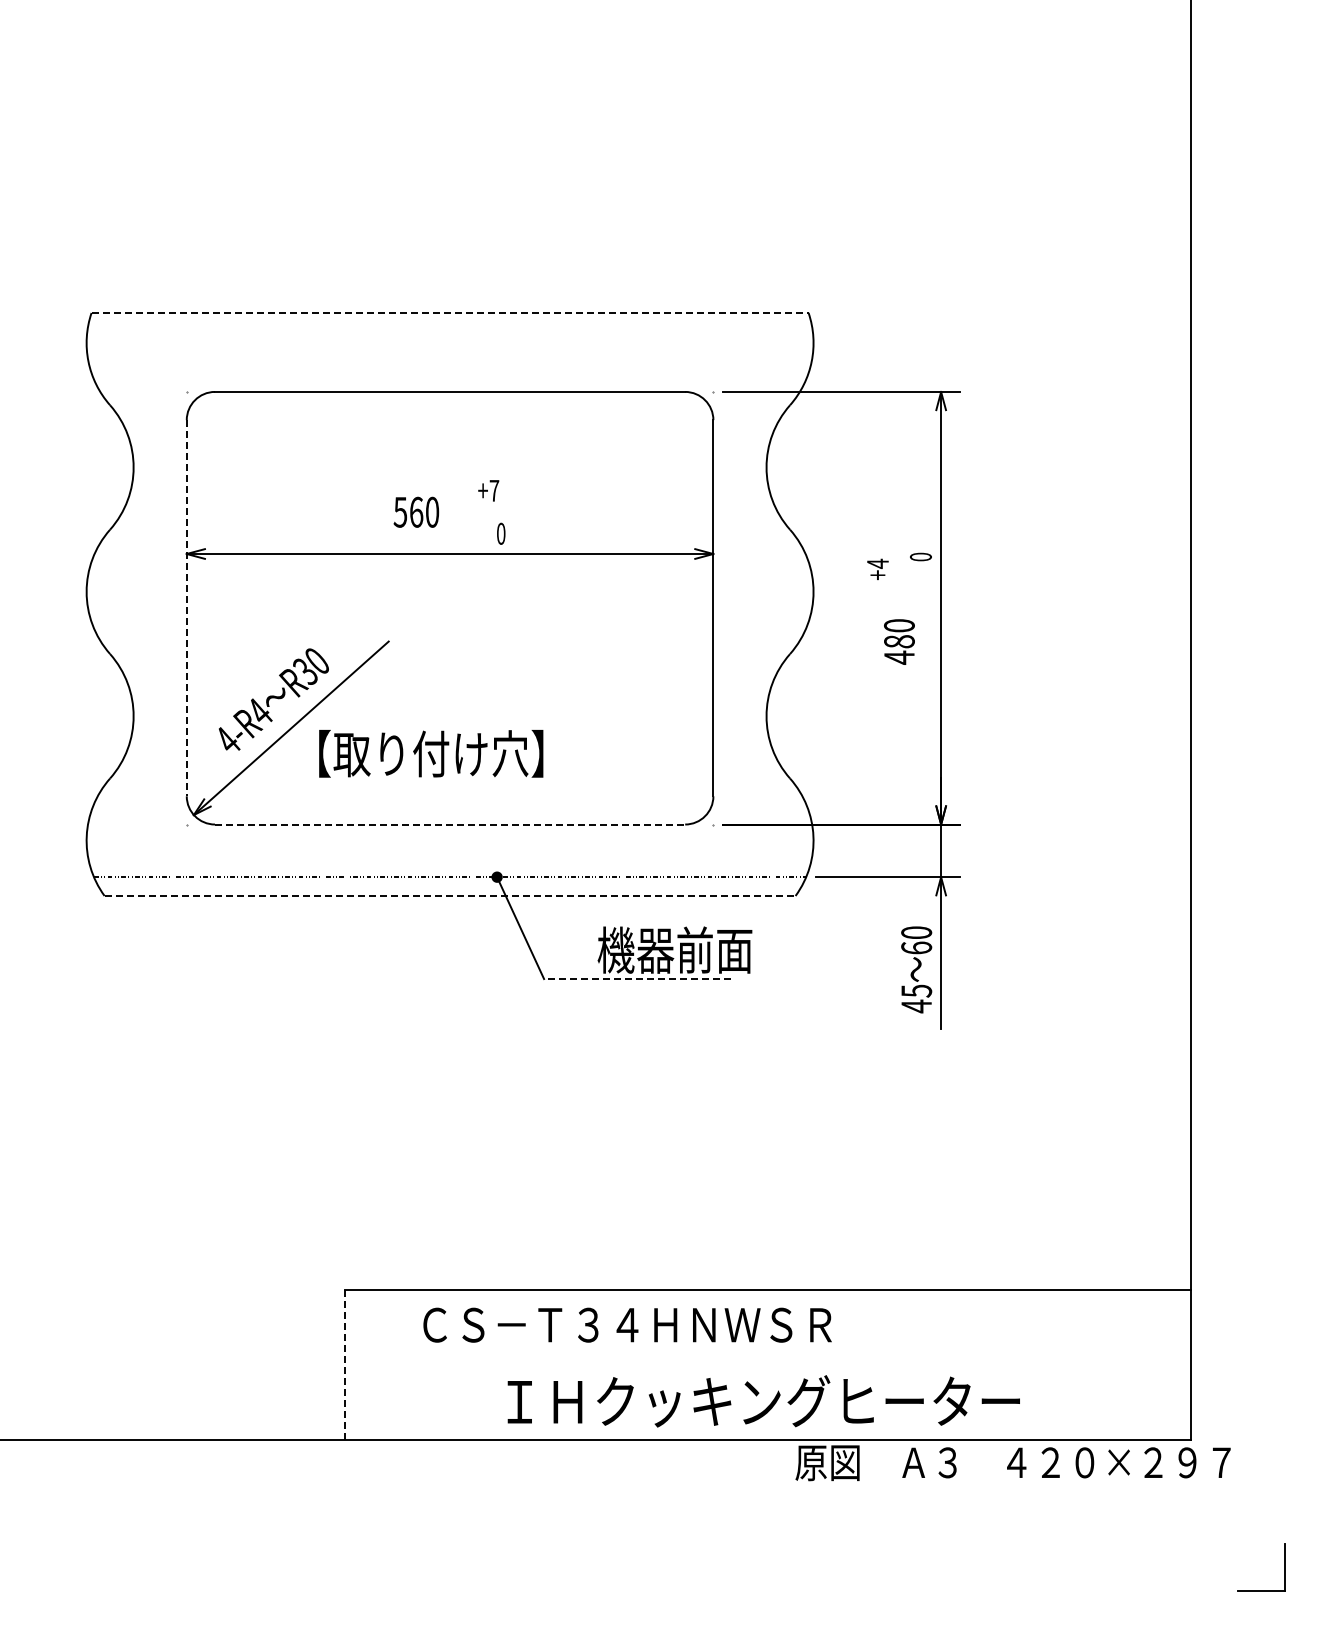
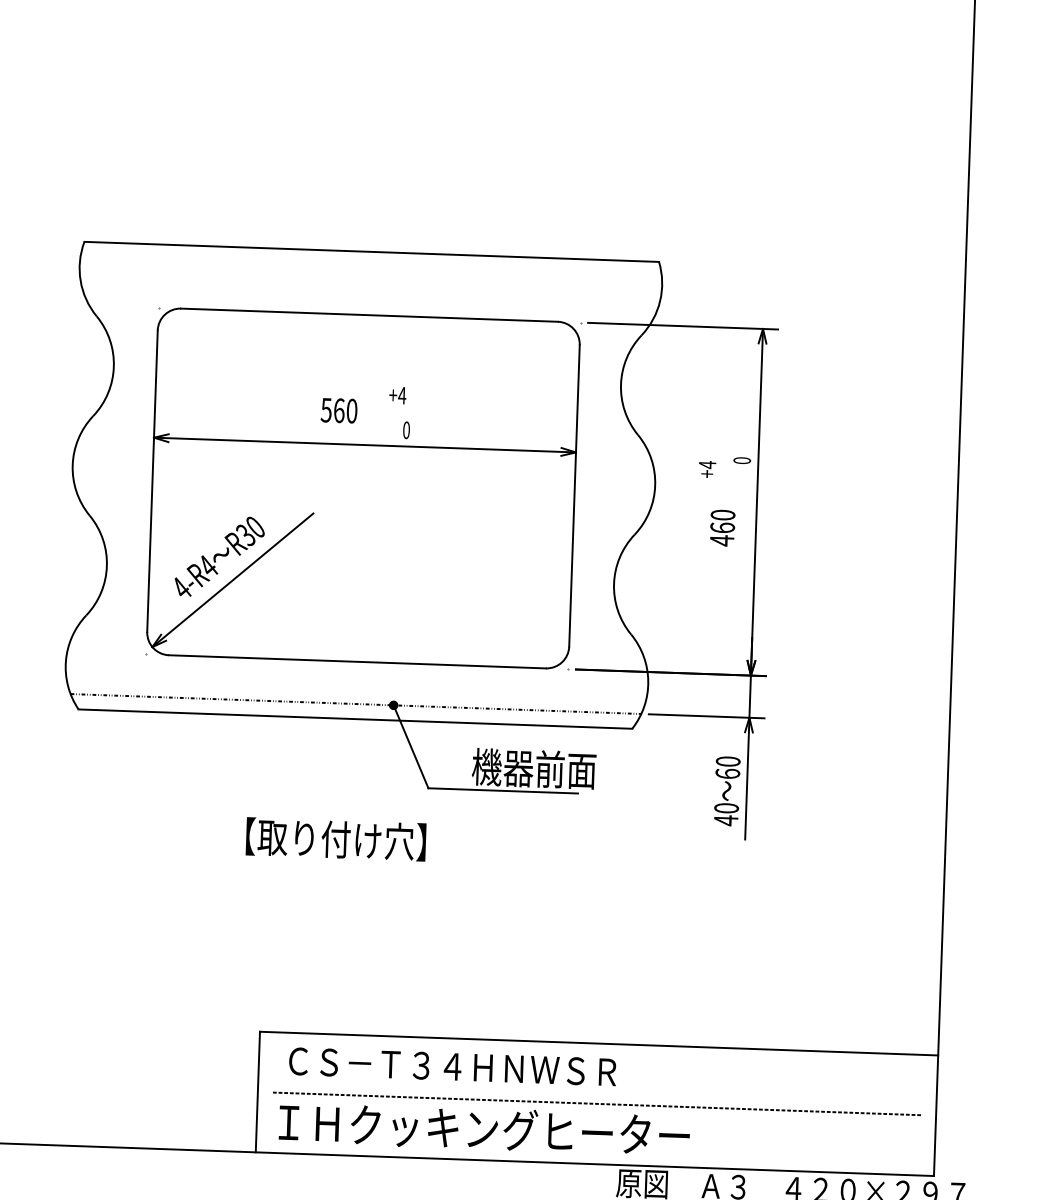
line: (450, 312) -> (372, 251), dashed -> solid
text: (494, 490) -> (402, 395), +7 -> +4
line: (186, 608) -> (152, 481), dashed -> solid
text: (899, 641) -> (722, 527), 480 -> 460
text: (431, 753) -> (336, 839), moved
line: (450, 824) -> (357, 661), dashed -> solid
line: (450, 895) -> (355, 718), dashed -> solid
line: (636, 979) -> (502, 791), dashed -> solid
text: (916, 990) -> (726, 807), 45 -> 40
text: (627, 1324) -> (452, 1066), moved
line: (344, 1365) -> (257, 1092), dashed -> solid
line: (767, 1365) -> (596, 1104), added
text: (763, 1401) -> (484, 1129), moved

